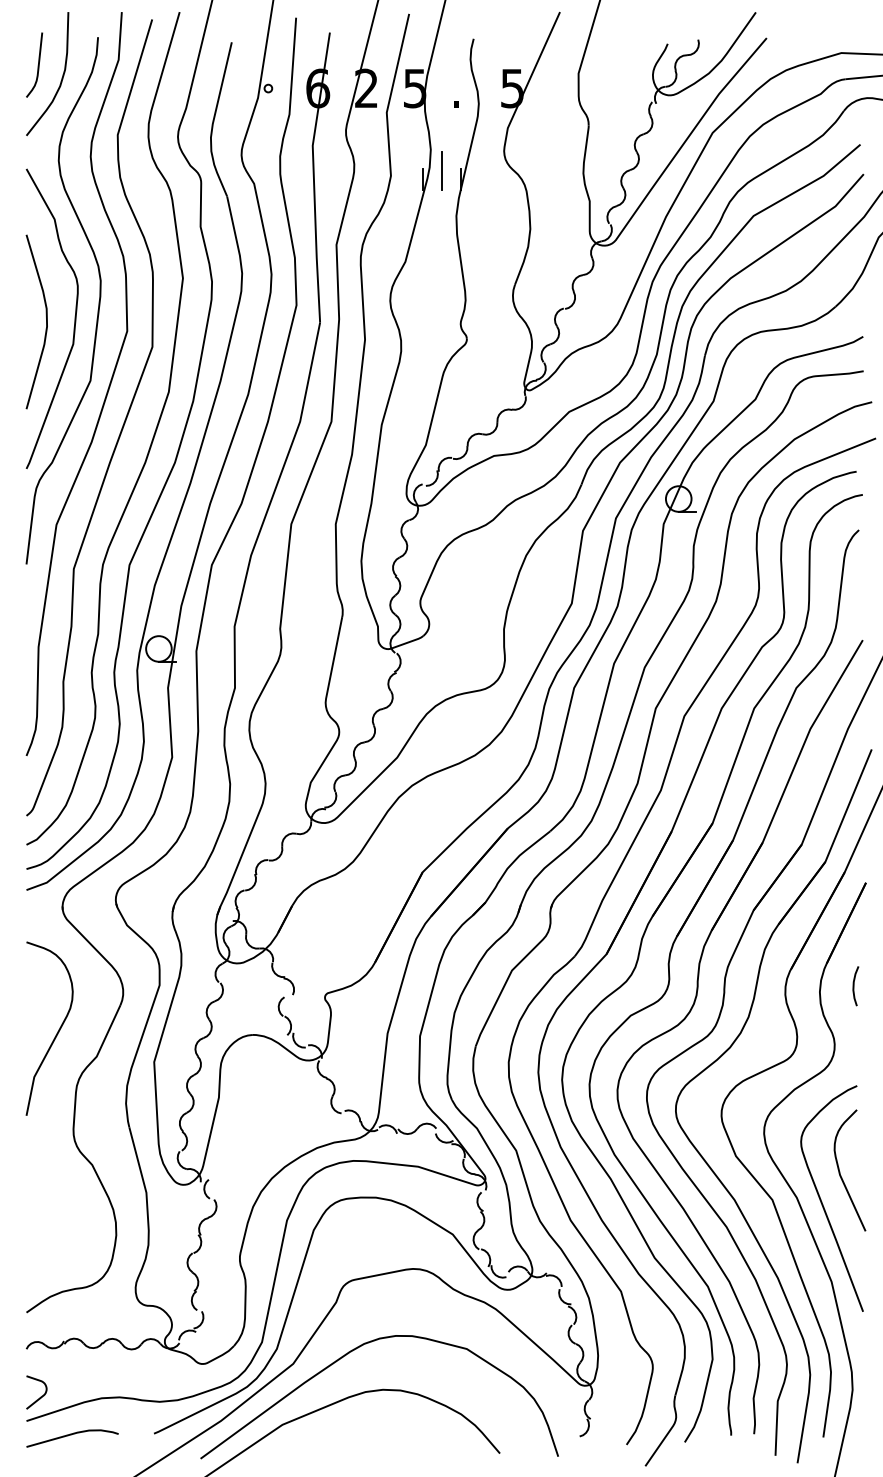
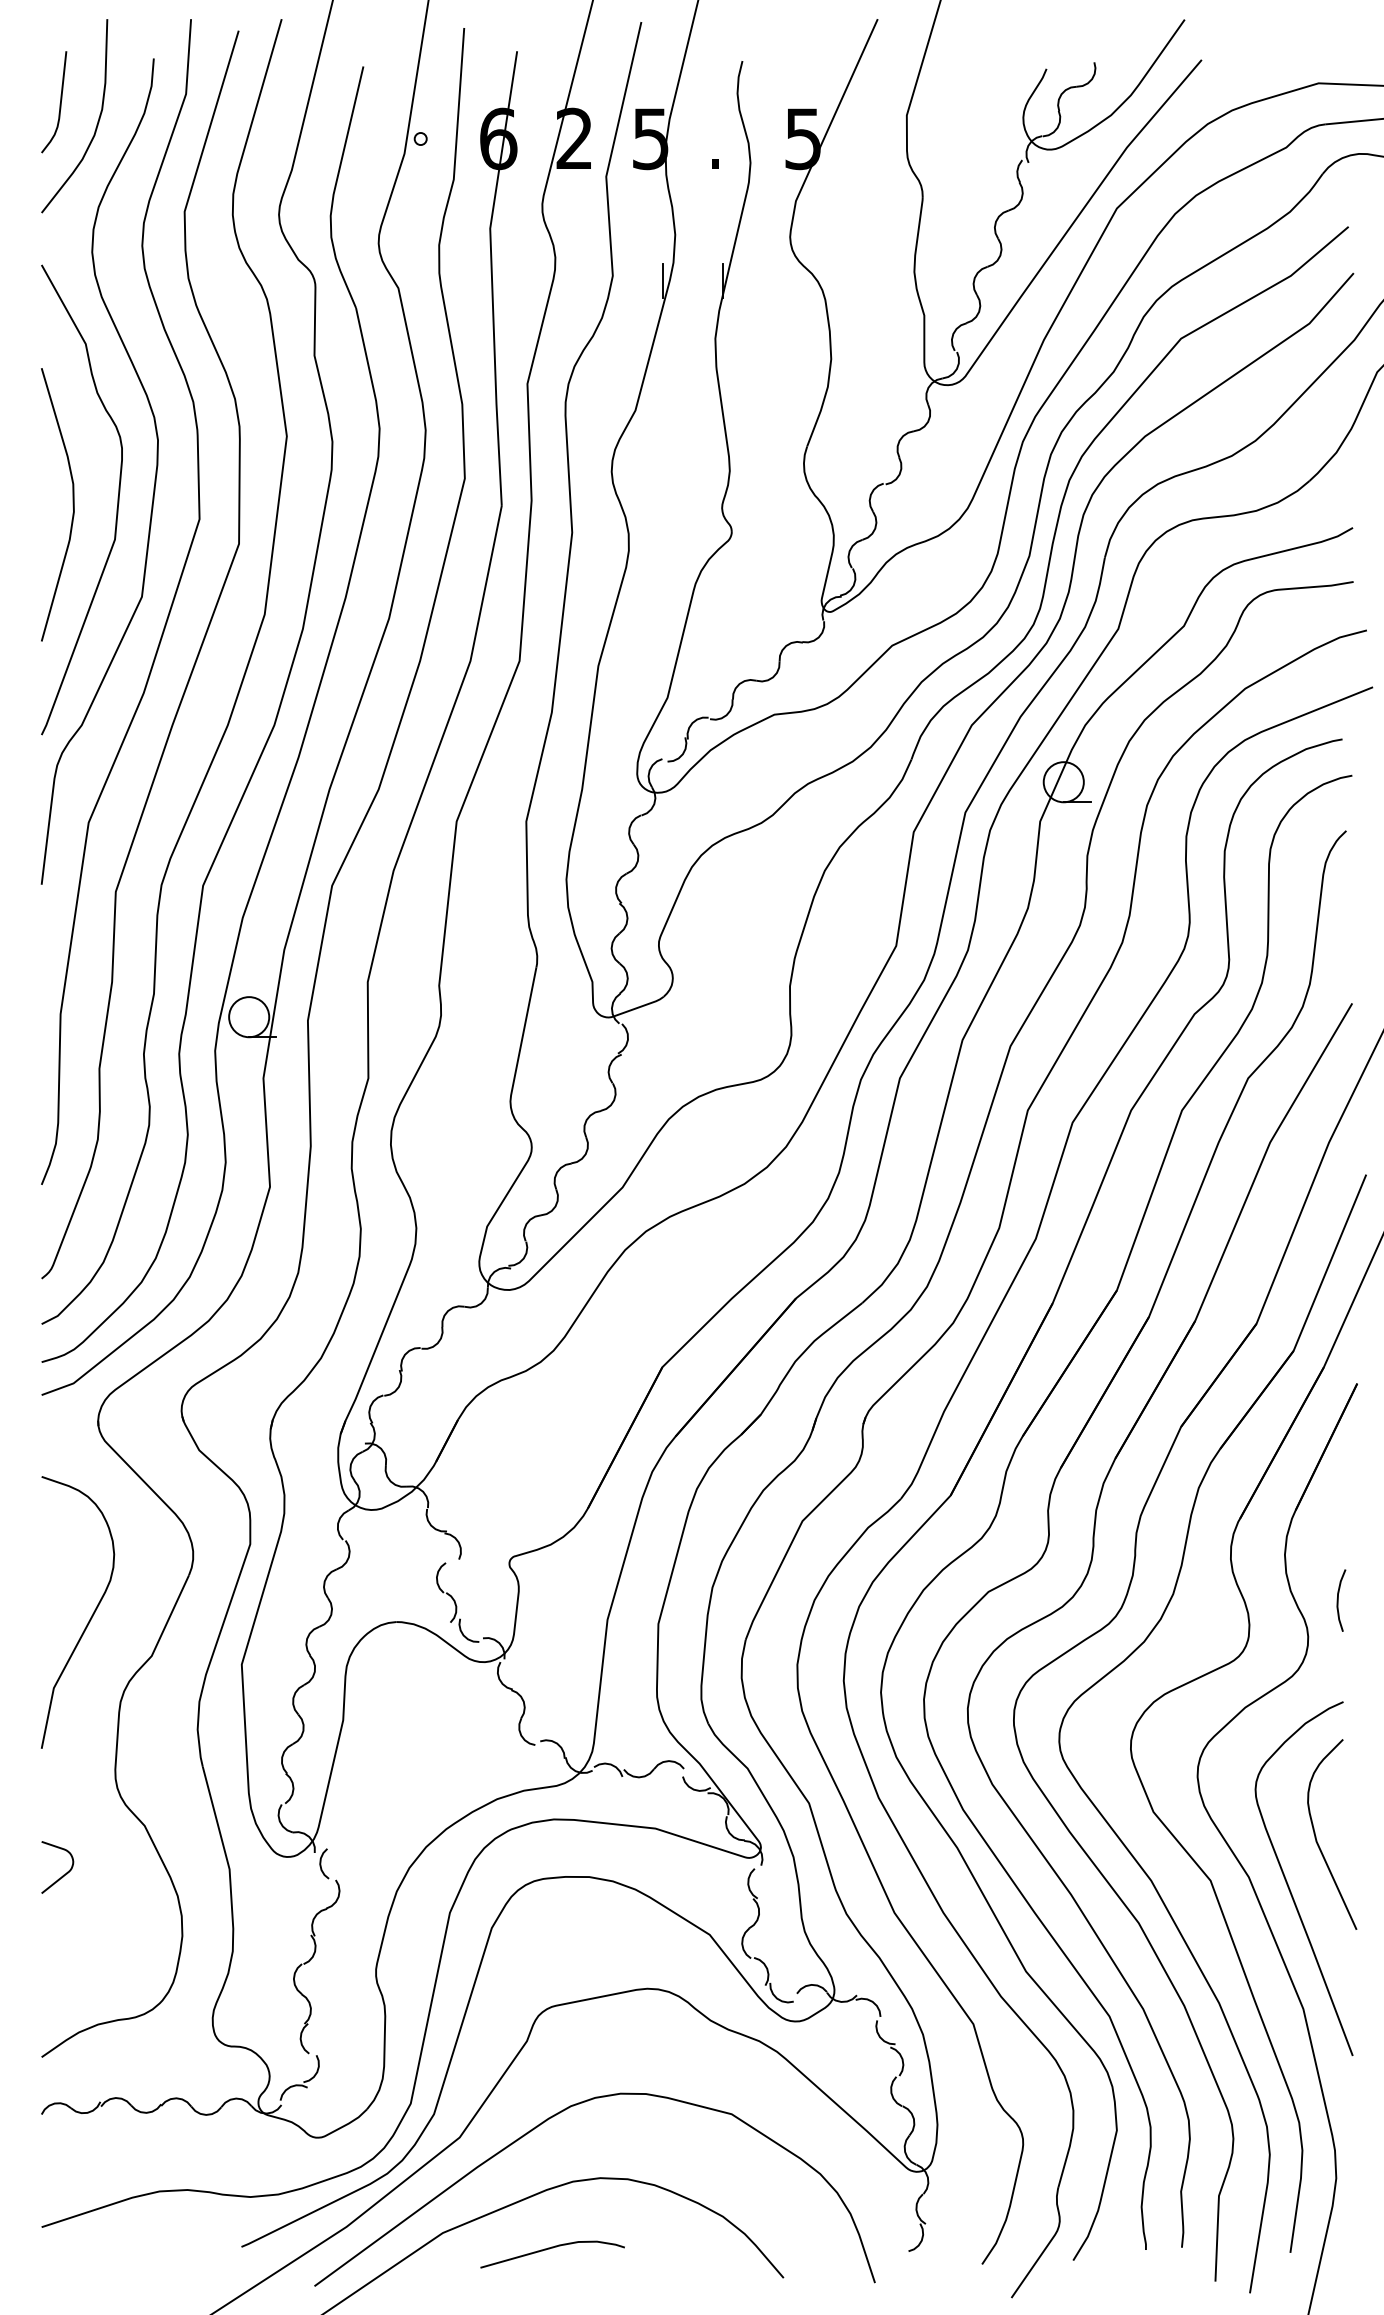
line: (442, 170) -> (693, 267), removed
curve: (854, 986) -> (1339, 1600), moved
curve: (40, 1396) -> (63, 1873), moved
curve: (71, 1435) -> (550, 2249), moved

